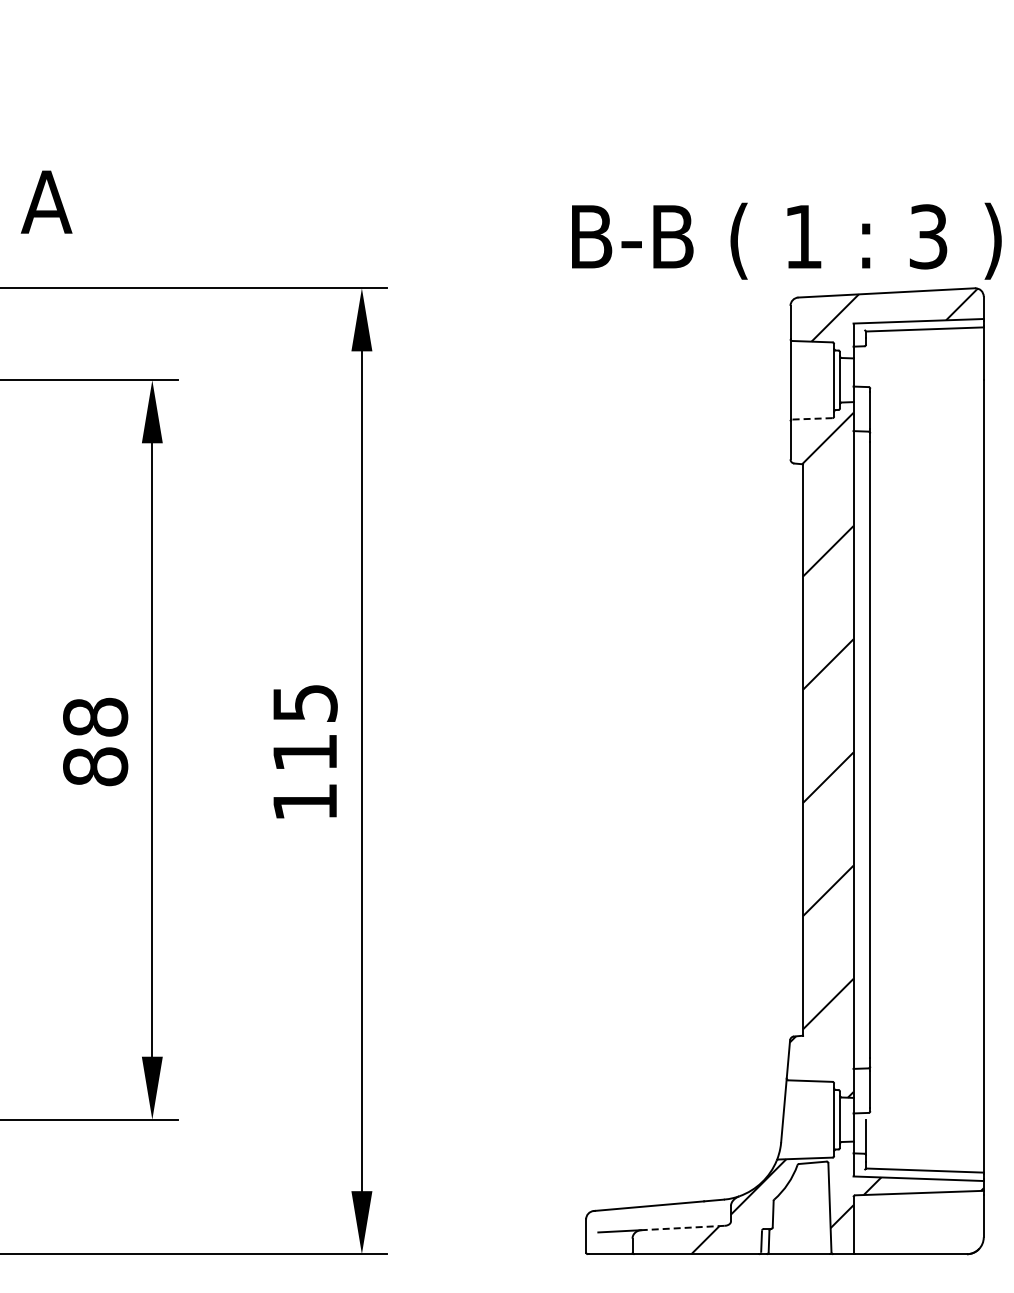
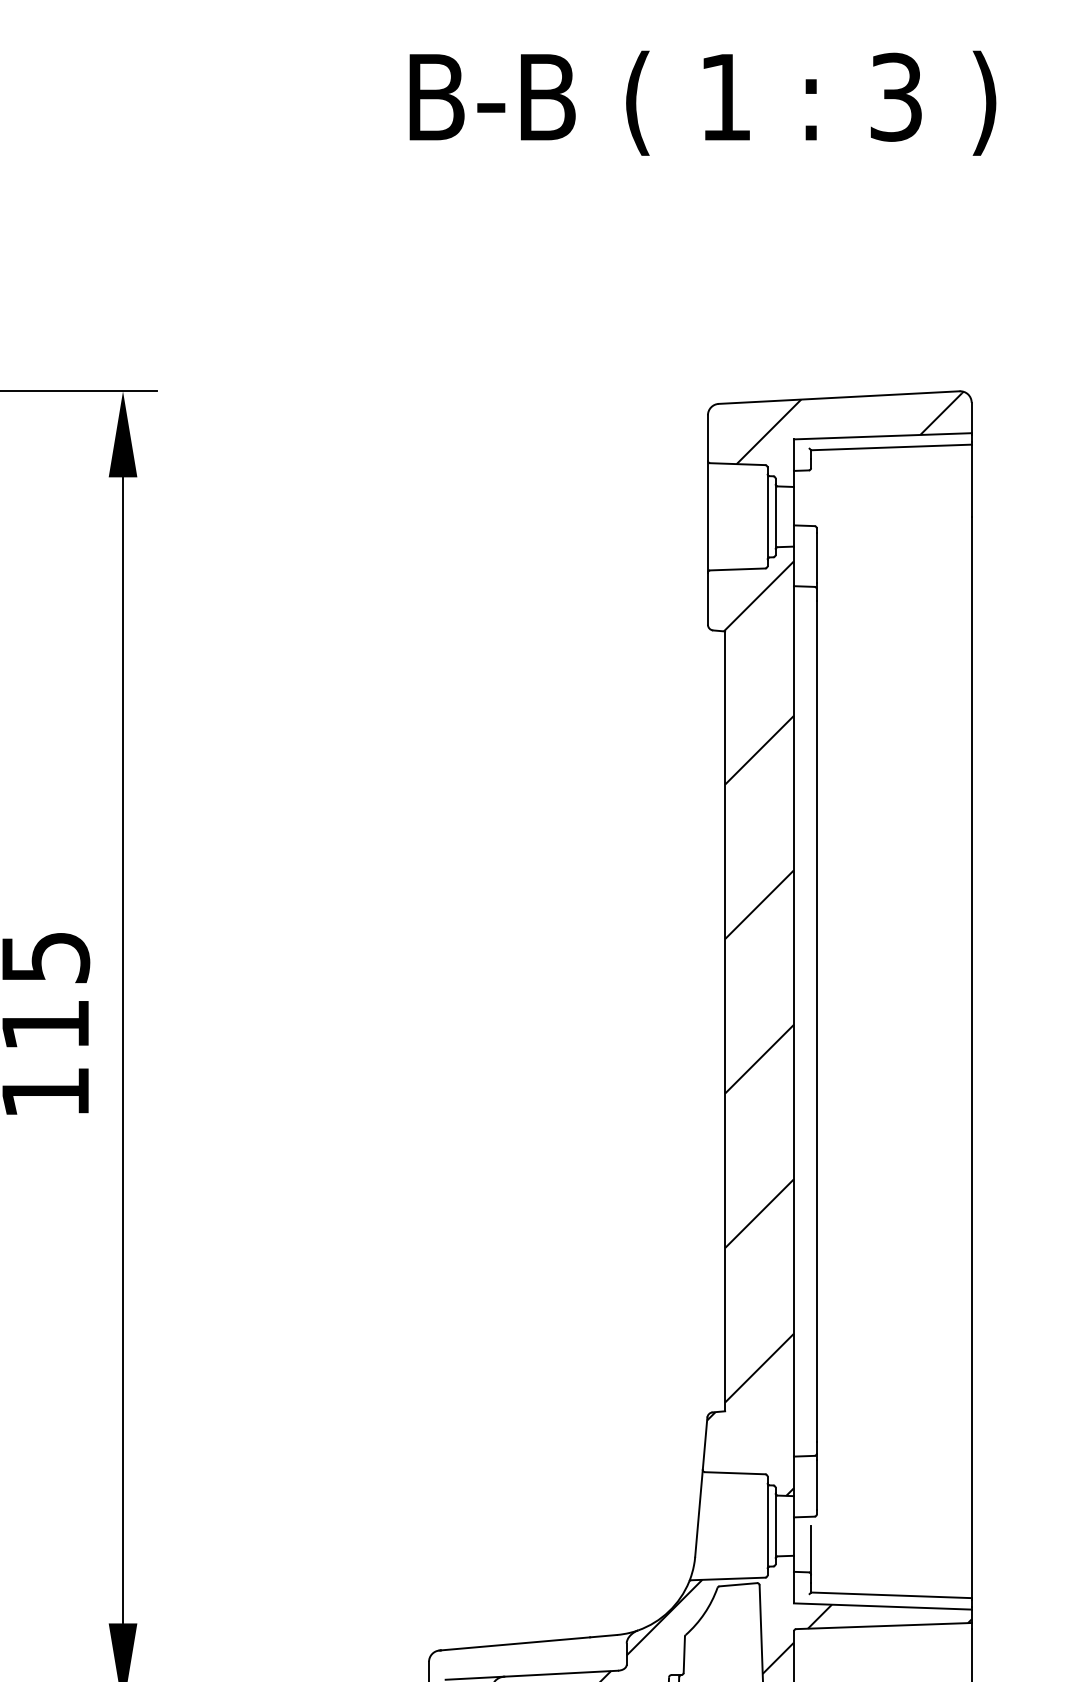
text: (786, 240) -> (702, 102), moved
line: (811, 418) -> (736, 568), dashed -> solid
line: (682, 1228) -> (560, 1674), dashed -> solid

